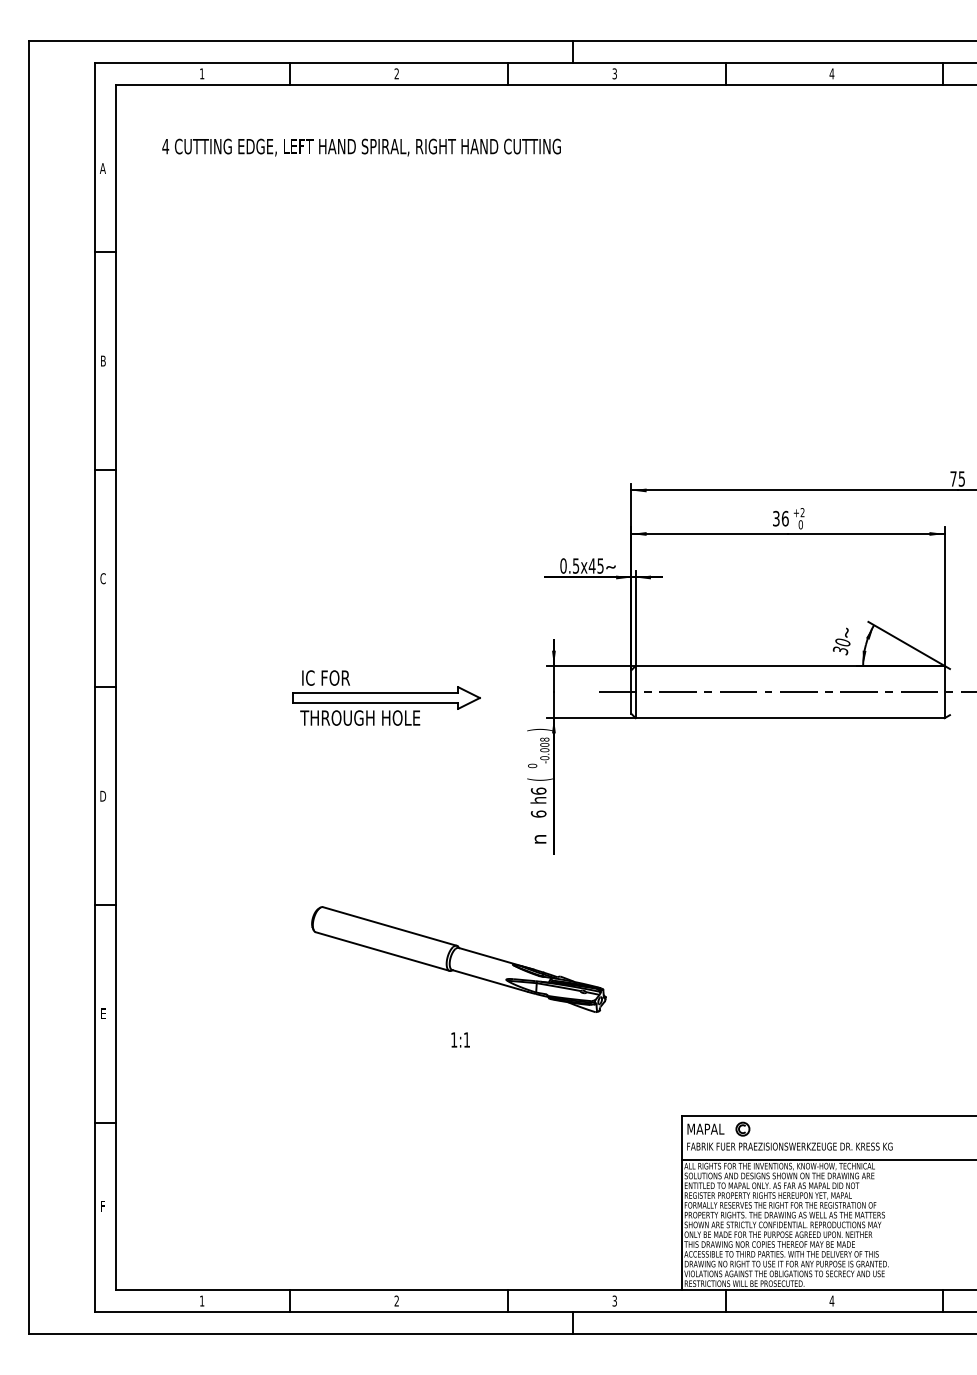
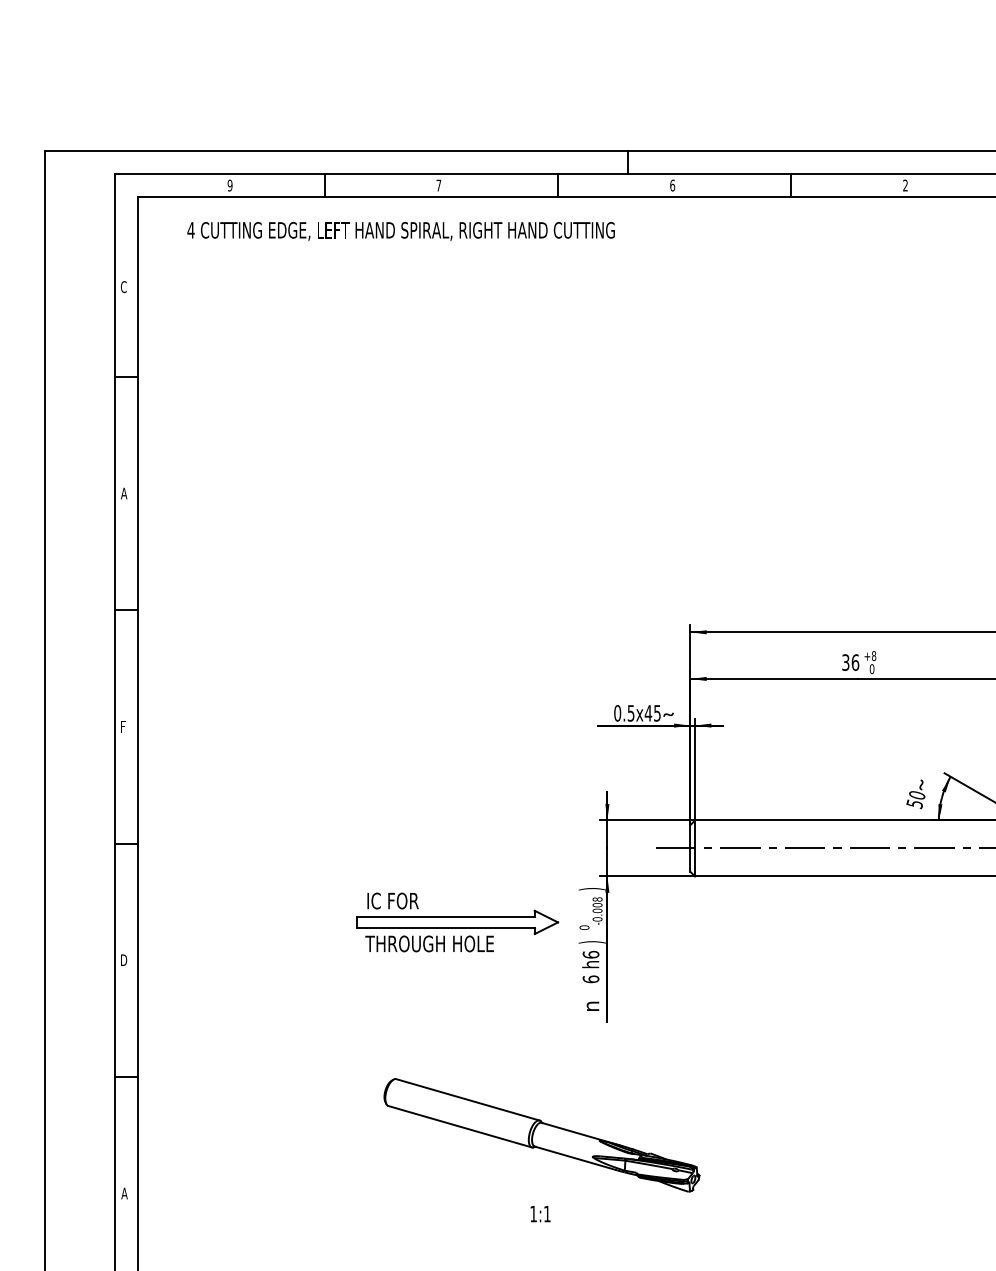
text: (201, 73) -> (229, 185), 1 -> 9
text: (396, 73) -> (438, 185), 2 -> 7
text: (614, 73) -> (672, 185), 3 -> 6
text: (831, 73) -> (905, 185), 4 -> 2
text: (361, 147) -> (401, 231), moved
text: (102, 168) -> (123, 287), A -> C
text: (103, 360) -> (124, 492), B -> A
text: (802, 512) -> (873, 655), +2 -> +8
text: (102, 578) -> (123, 726), C -> F
text: (840, 649) -> (914, 802), 30 -> 50
part: (386, 697) -> (457, 921), moved
text: (539, 779) -> (591, 942), ( -> )
part: (458, 959) -> (541, 1135), moved
text: (103, 1013) -> (124, 1193), E -> A
text: (460, 1039) -> (540, 1213), moved

